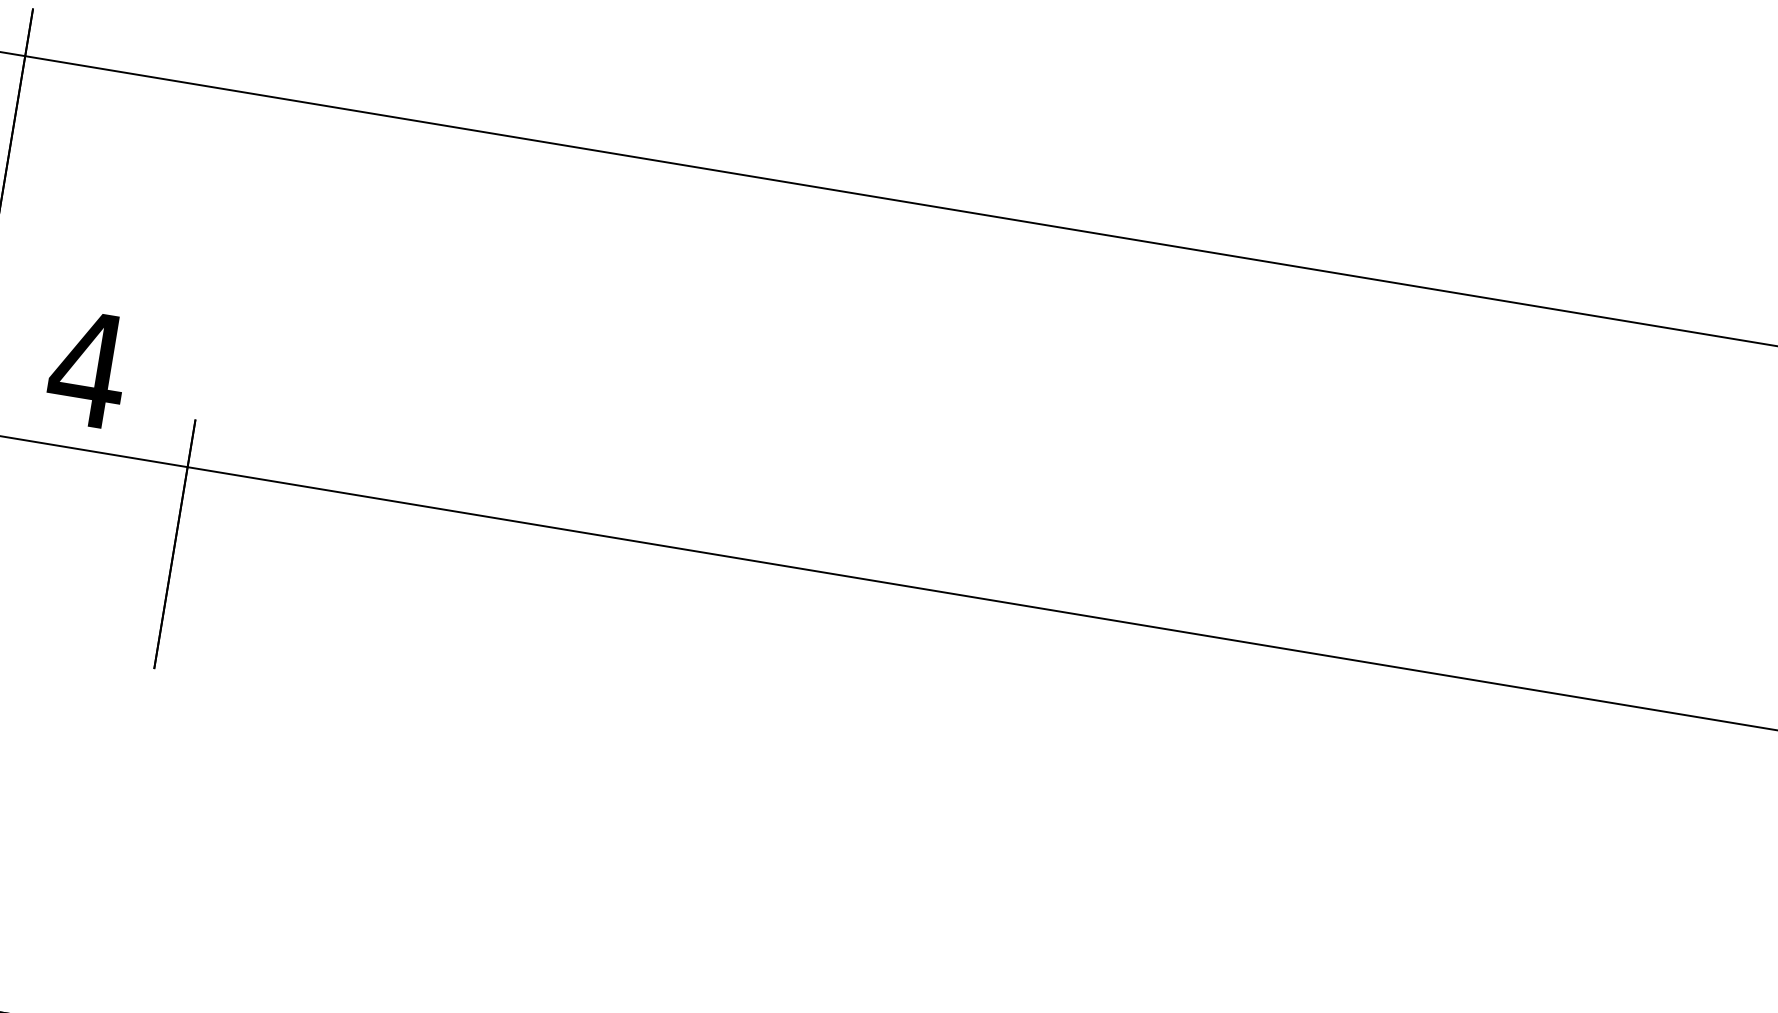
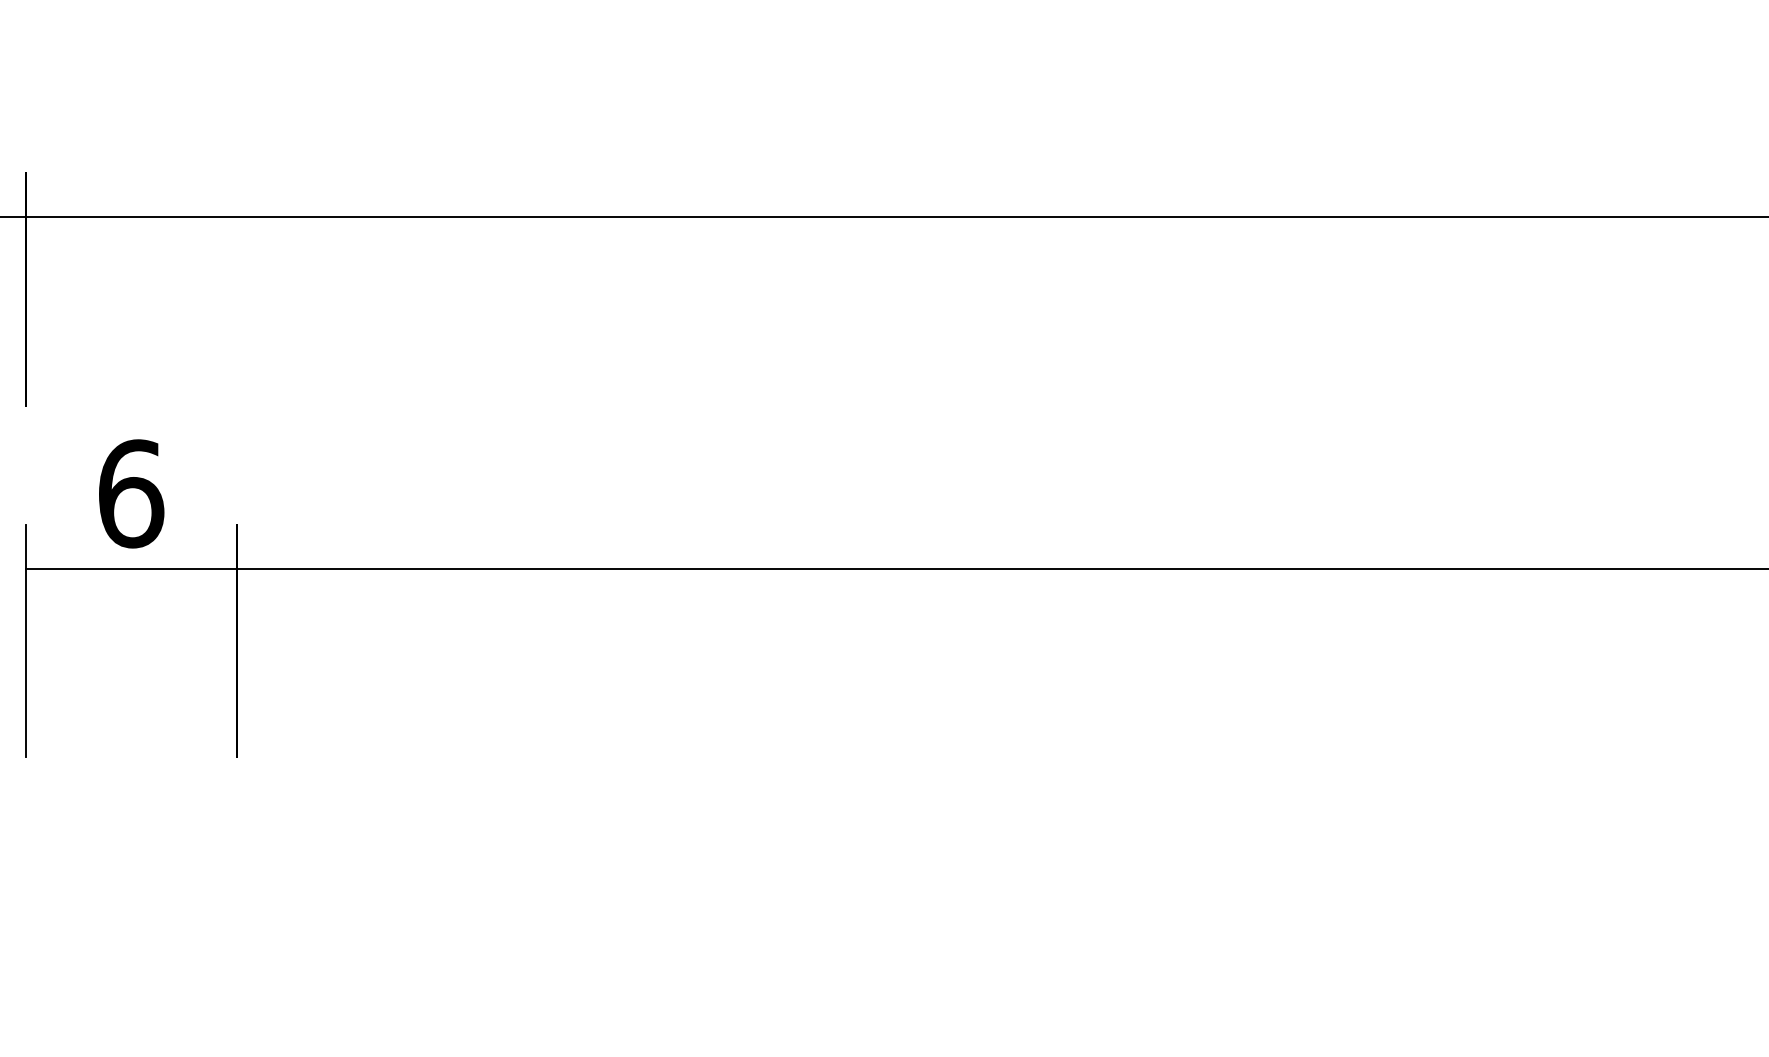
text: (87, 368) -> (130, 493), 4 -> 6

